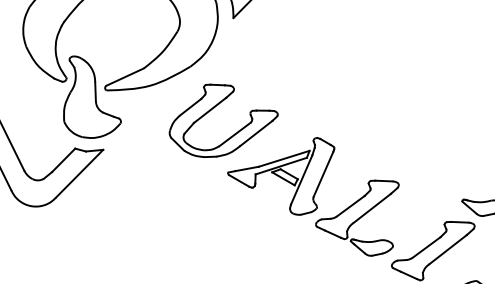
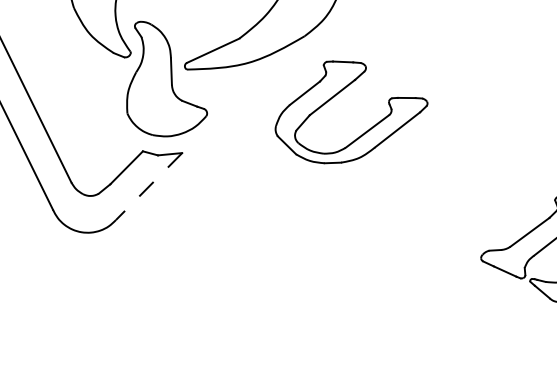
line: (79, 173) -> (148, 186), solid -> dashed
part: (281, 176) -> (432, 190), removed

